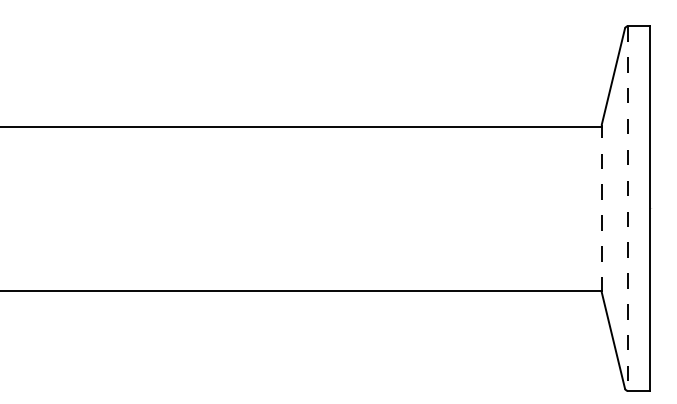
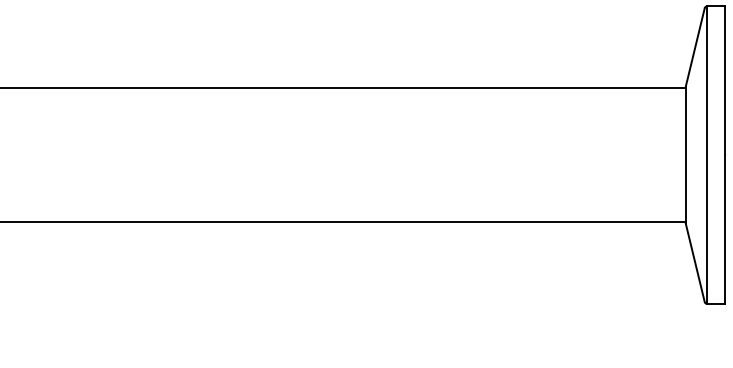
line: (601, 207) -> (685, 154), dashed -> solid
line: (628, 209) -> (707, 155), dashed -> solid

